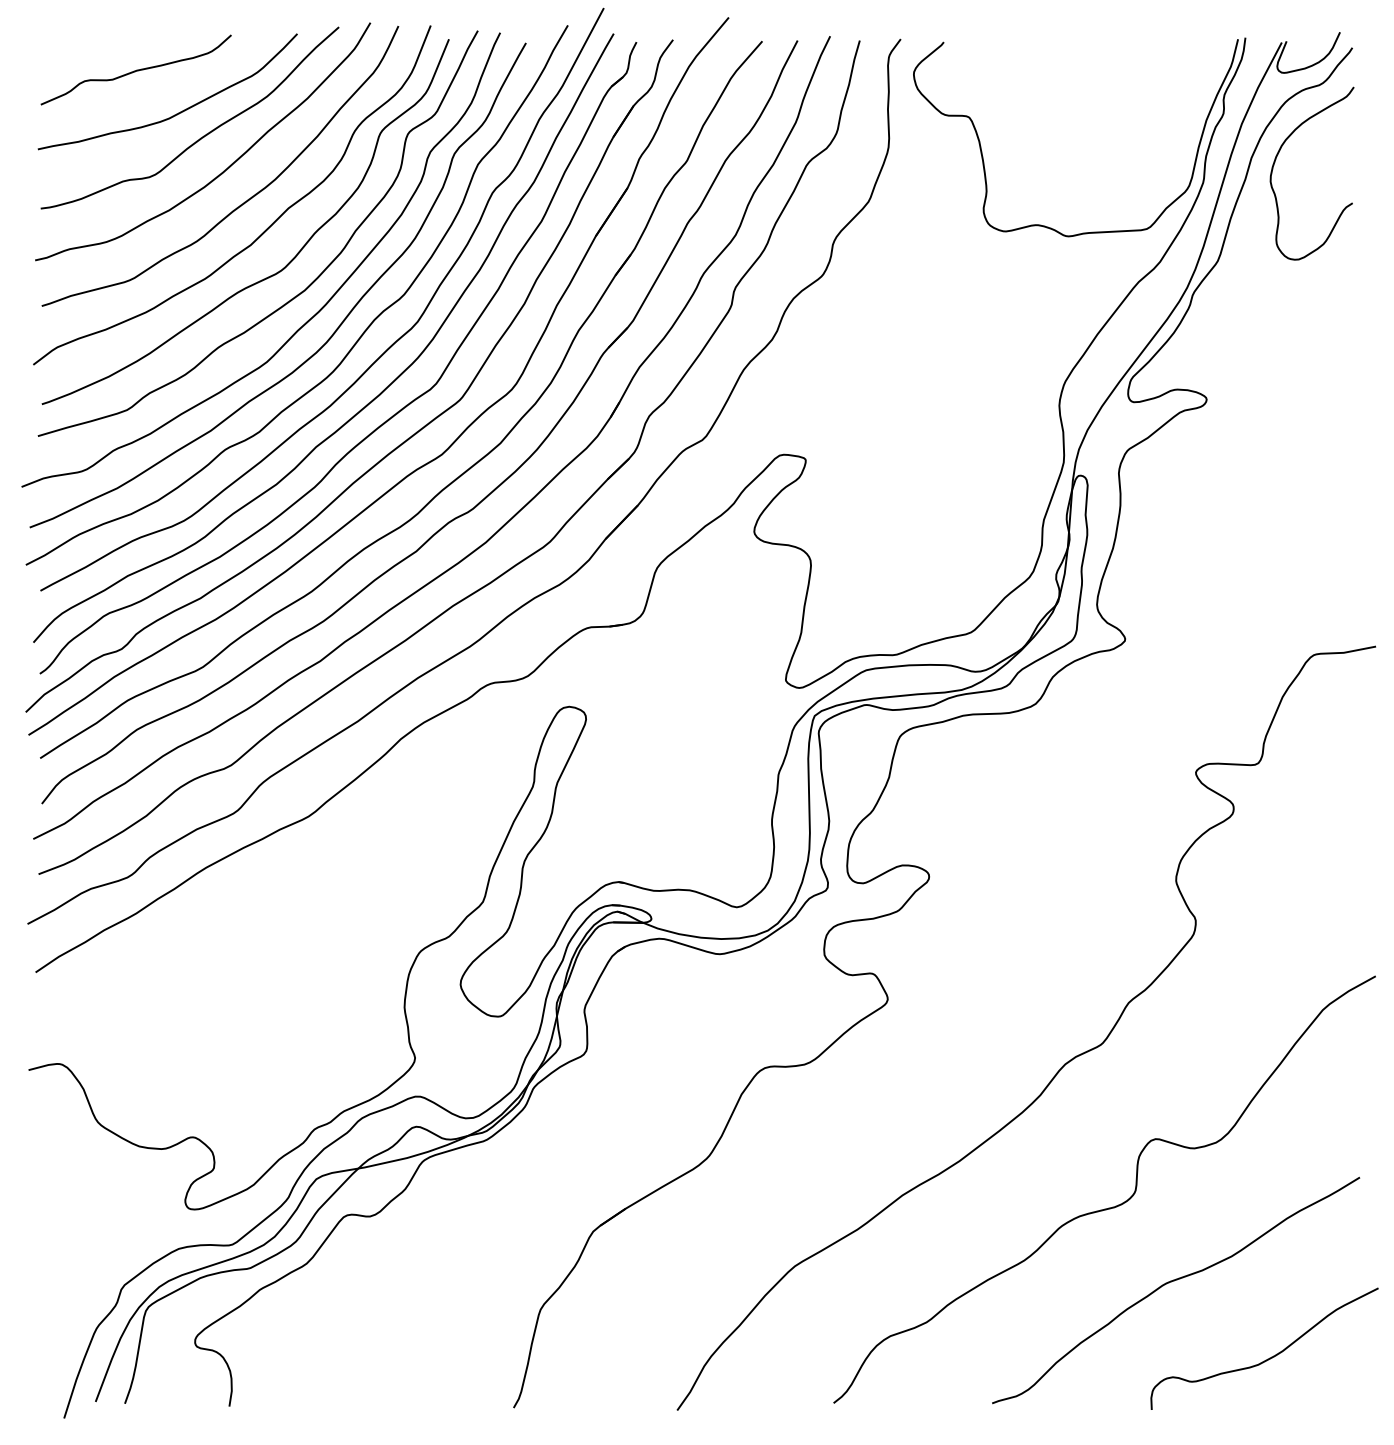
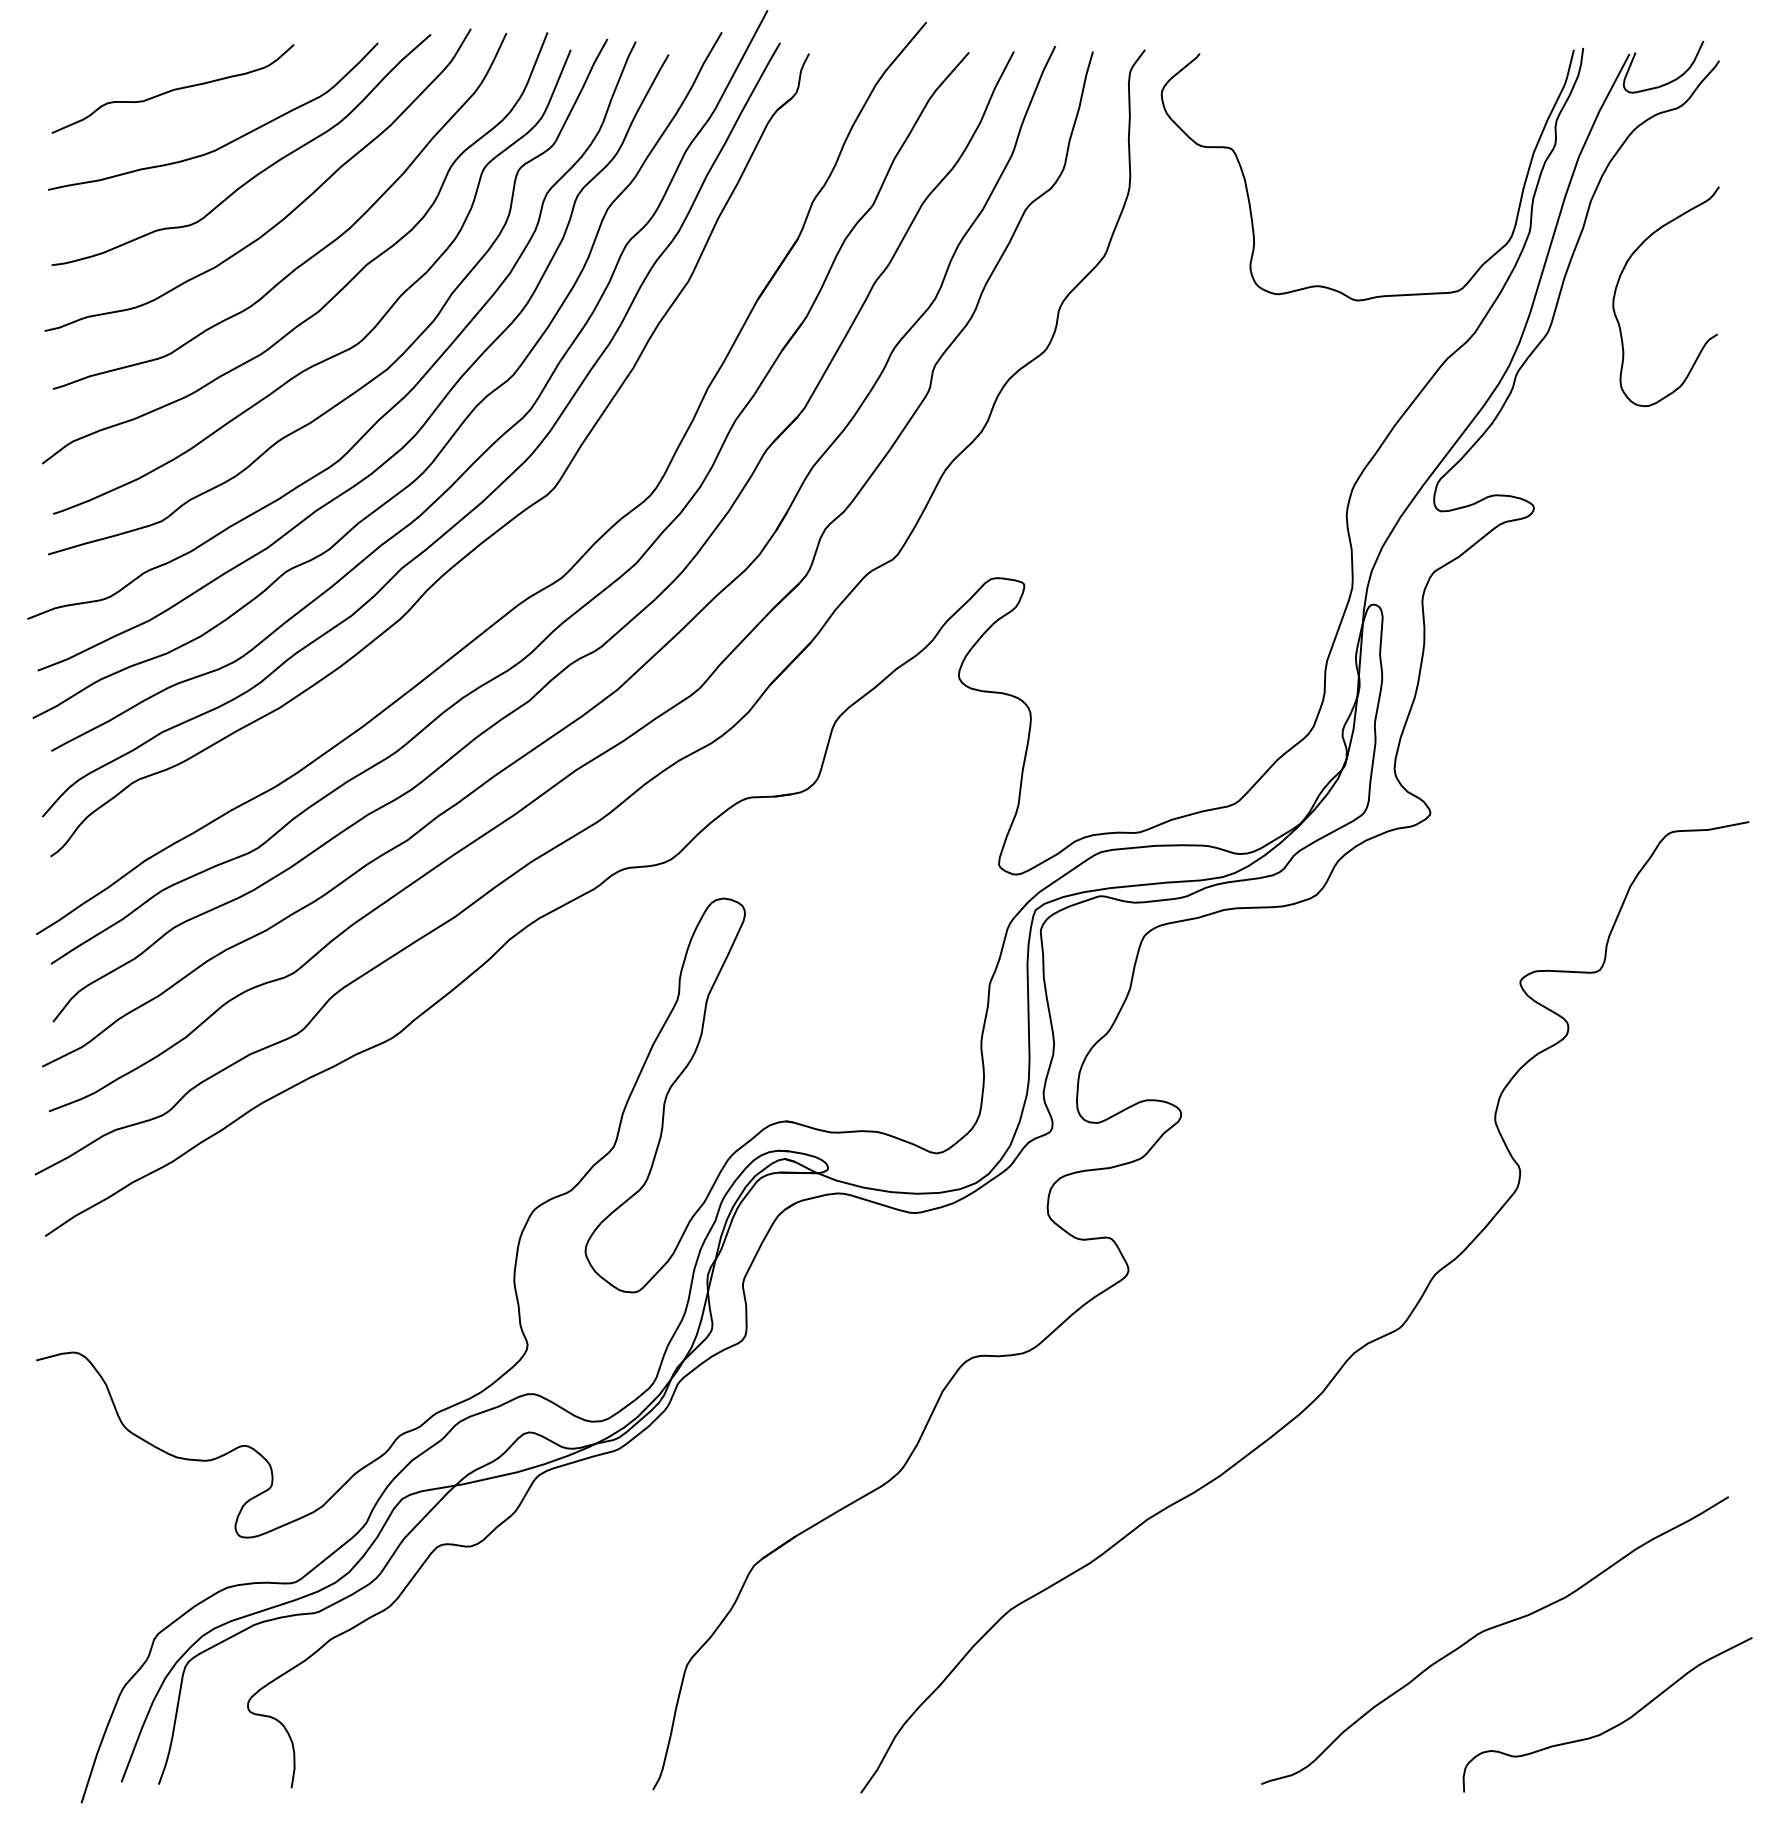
curve: (1275, 161) -> (1619, 281), moved
part: (401, 443) -> (510, 563), removed
curve: (1107, 1207) -> (1408, 1535), removed

